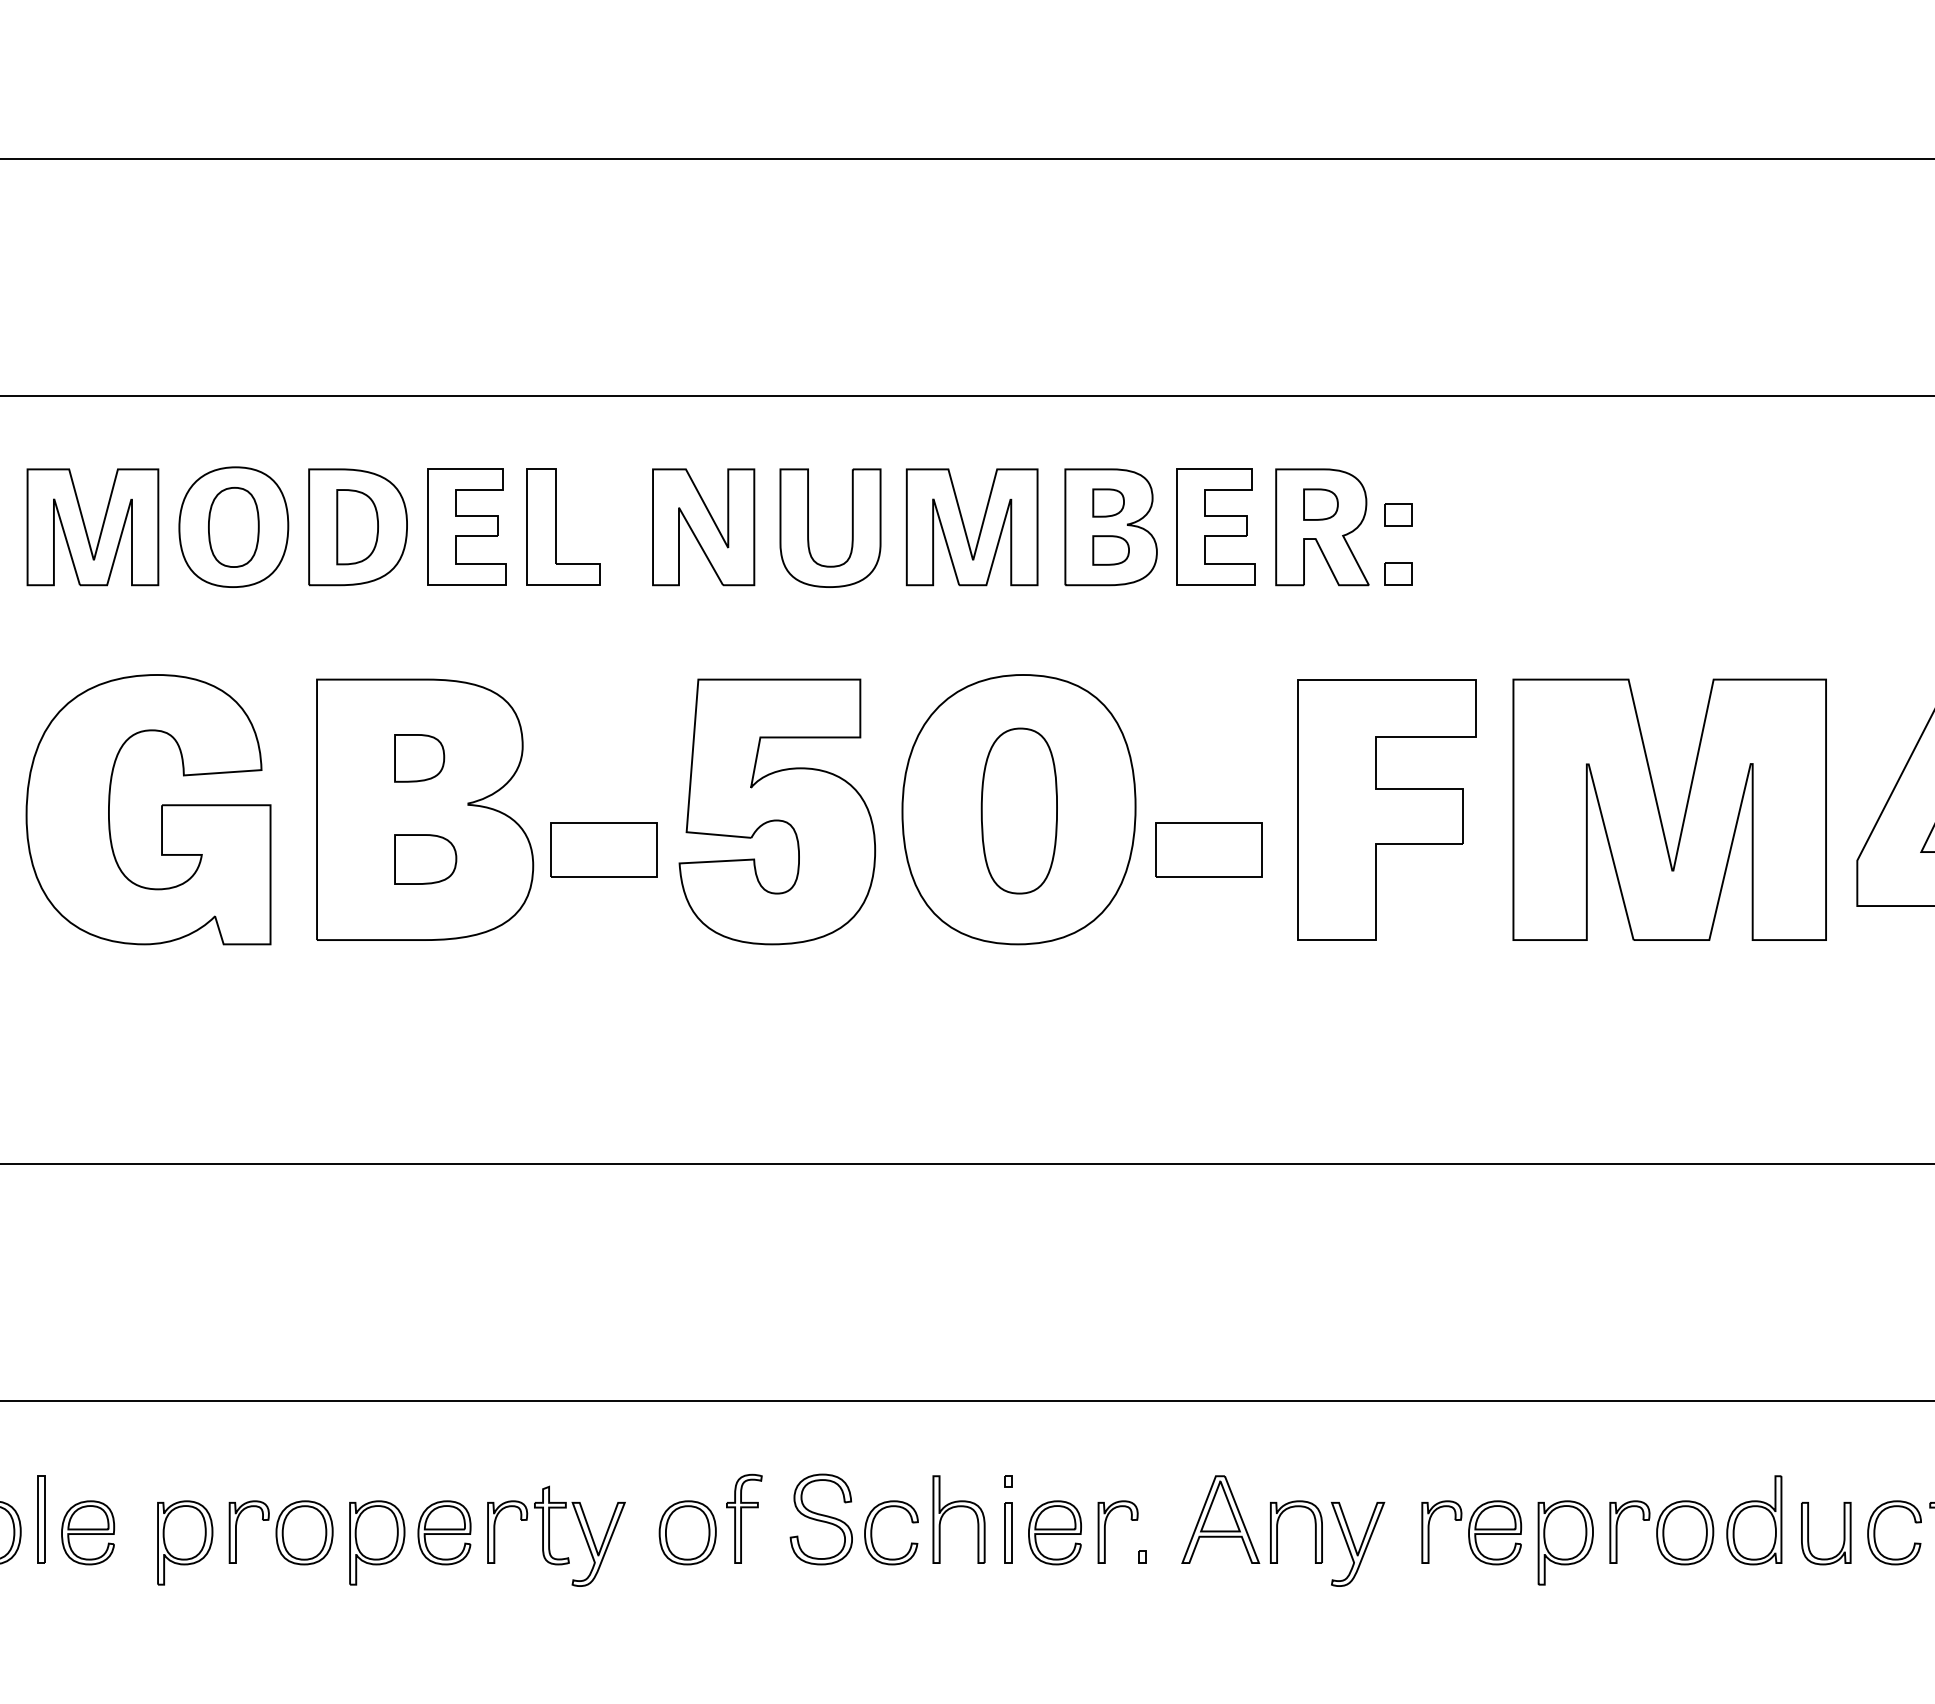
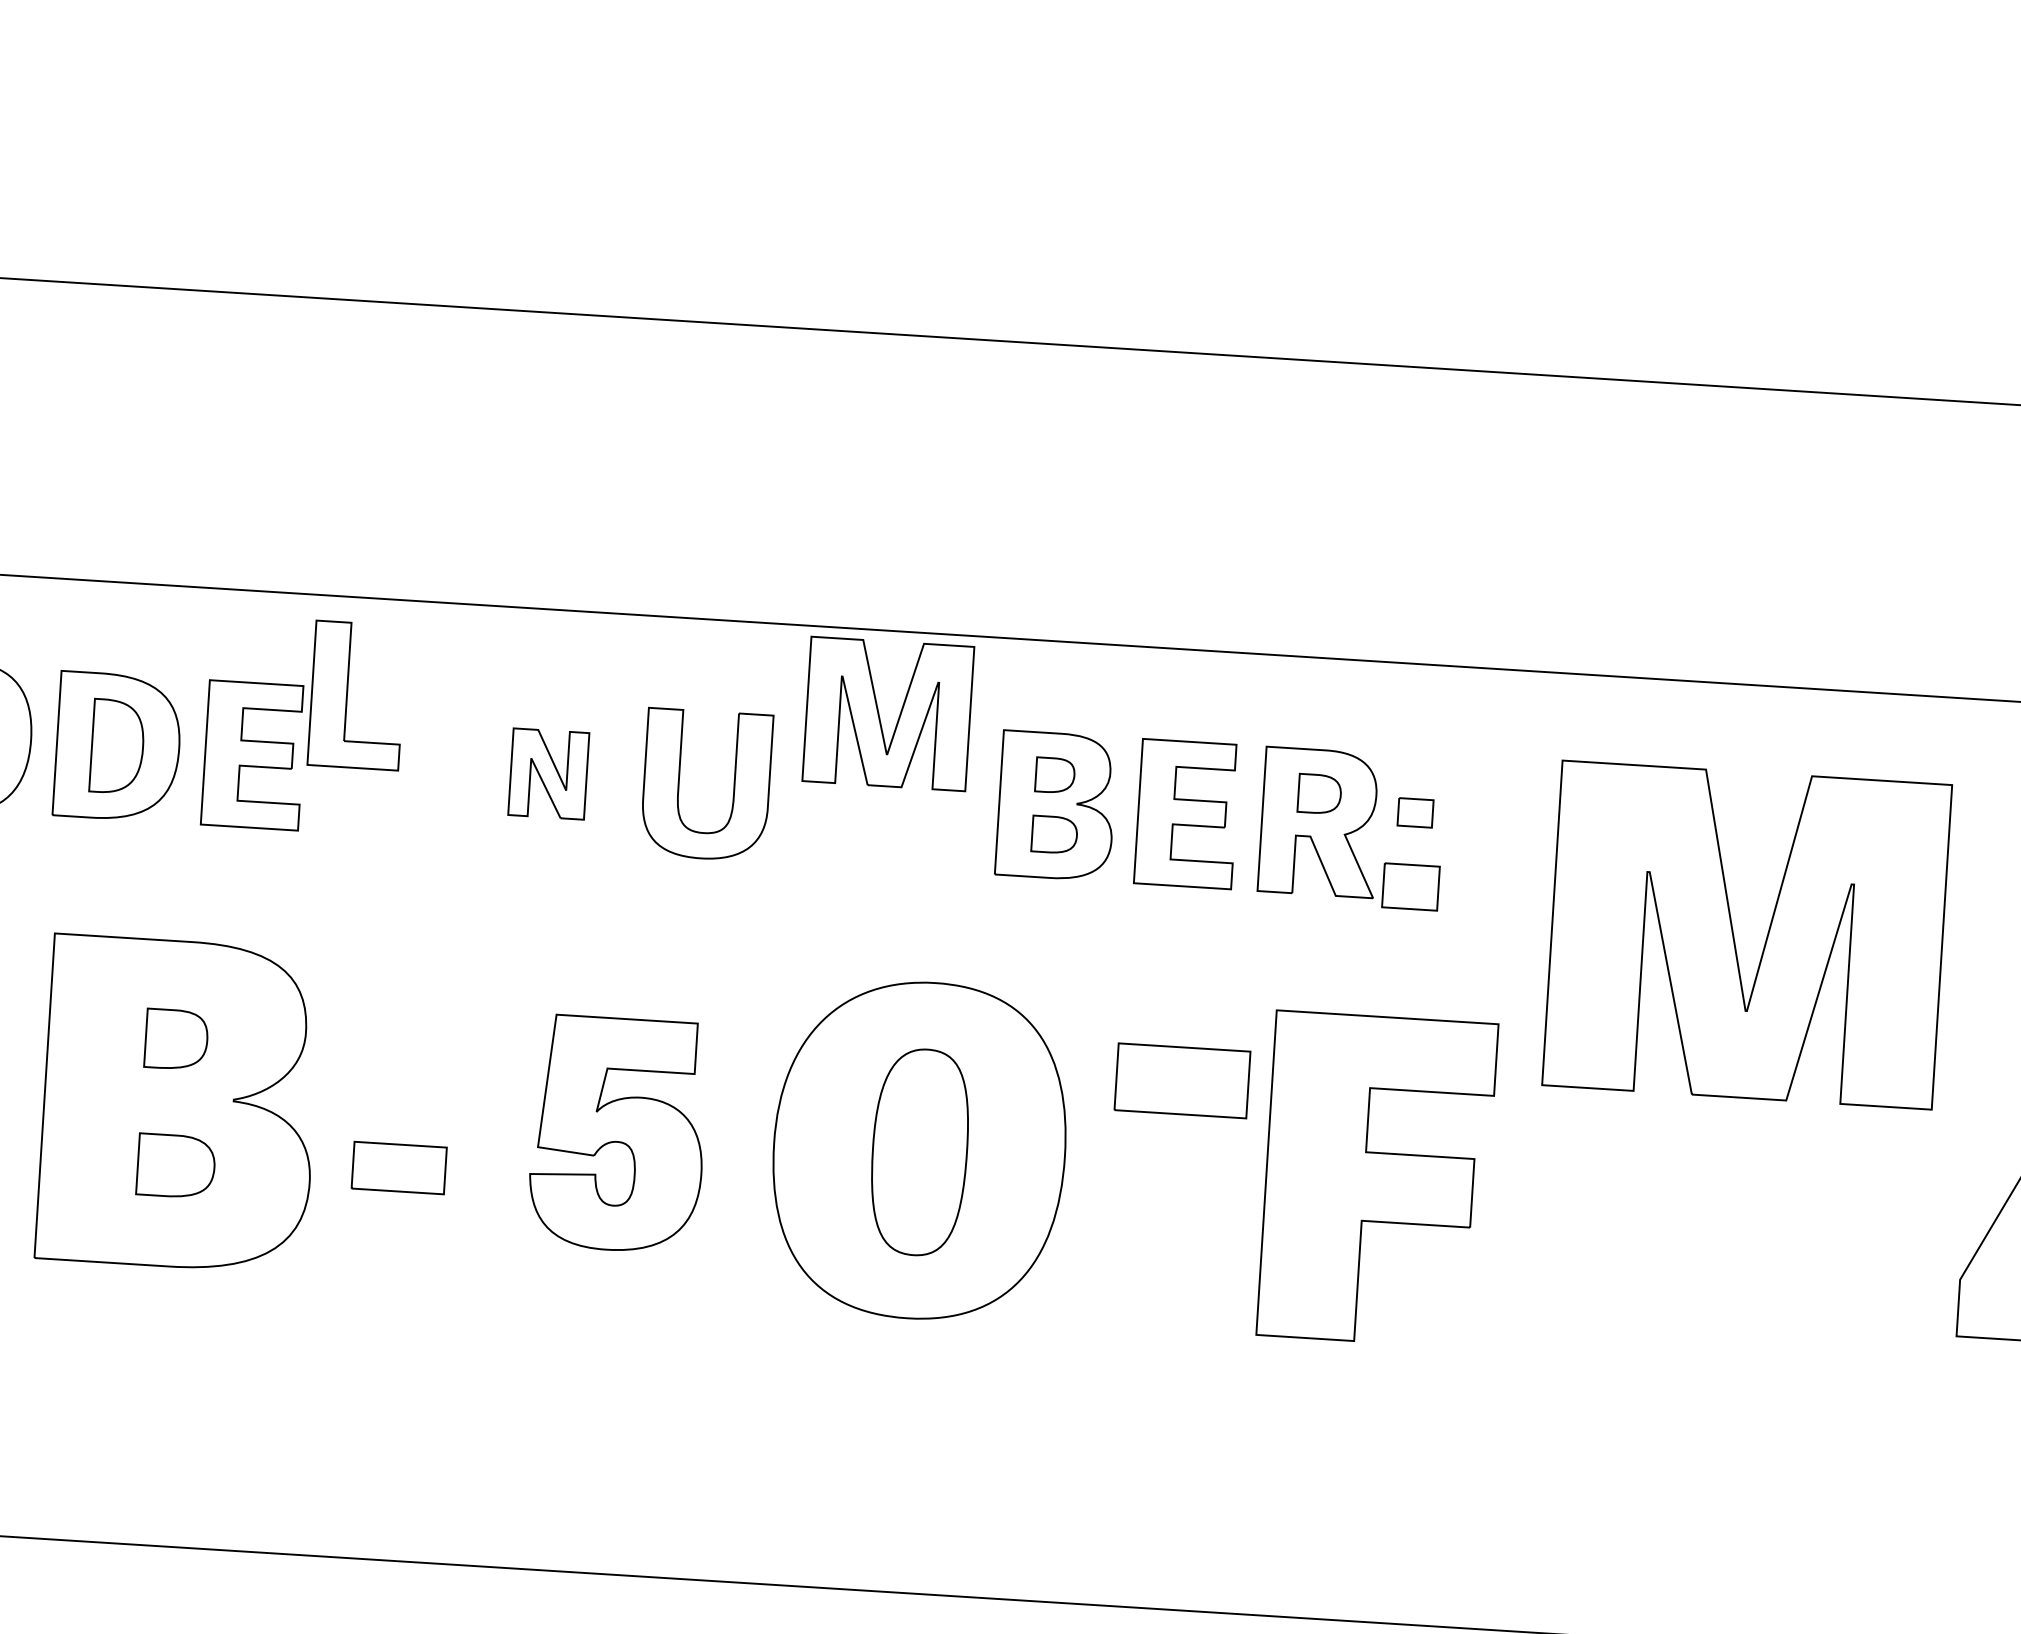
part: (556, 526) -> (348, 694), moved
part: (703, 527) -> (548, 774), size x0.6
part: (971, 527) -> (887, 714), moved
part: (1398, 573) -> (1410, 886), size x1.6
part: (777, 811) -> (618, 1133), size x0.7
part: (1660, 813) -> (1735, 938), moved
part: (603, 849) -> (398, 1167), size x0.7
part: (1208, 849) -> (1182, 1080), moved

